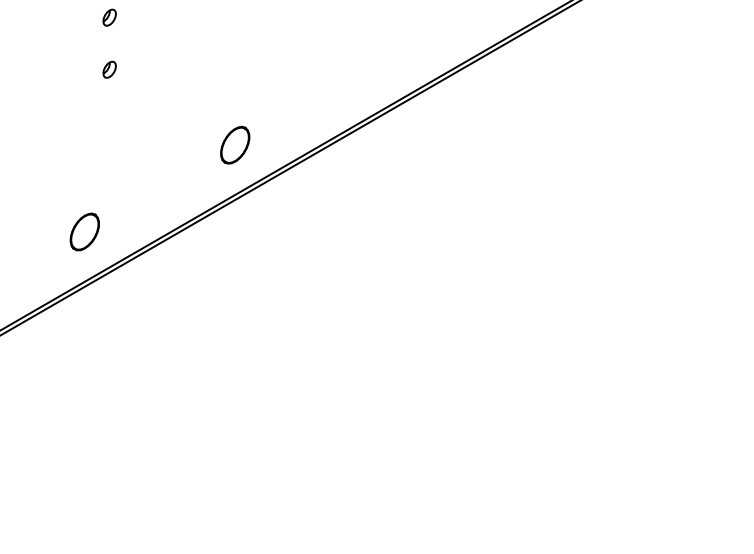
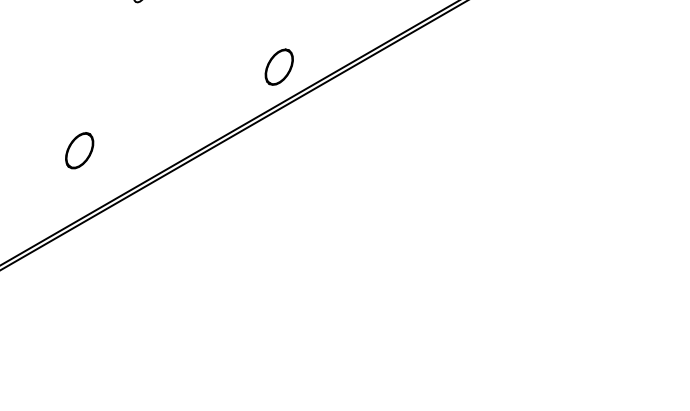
part: (235, 144) -> (279, 66), moved
part: (84, 231) -> (79, 150), moved

